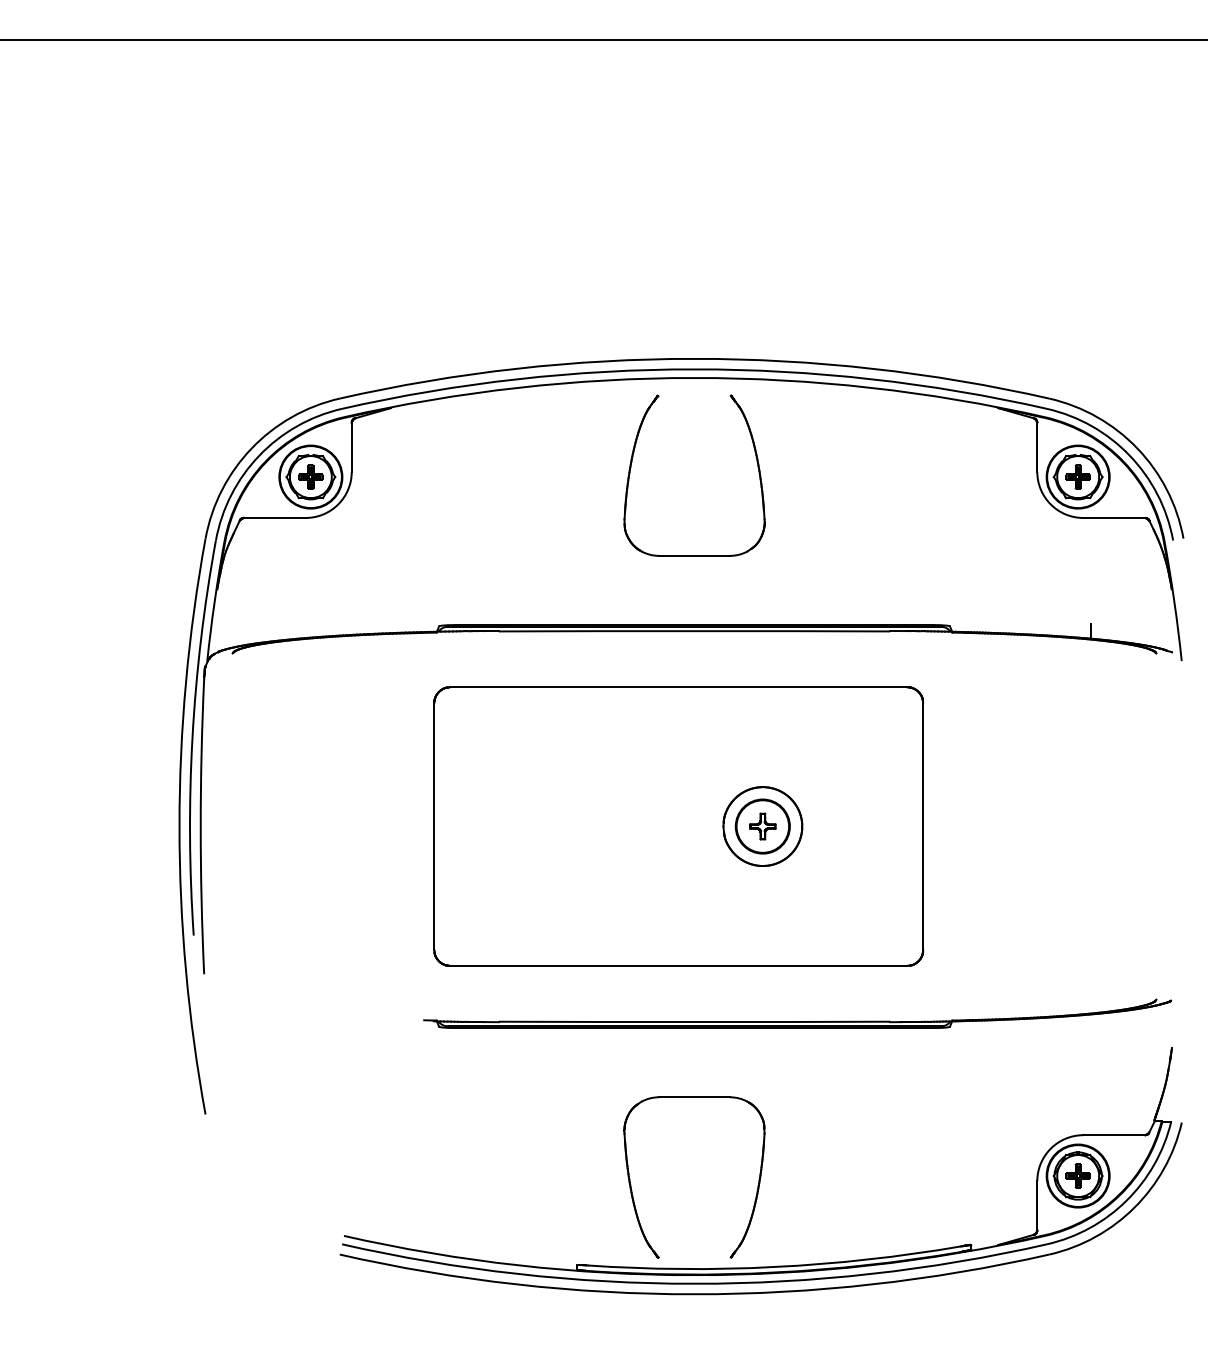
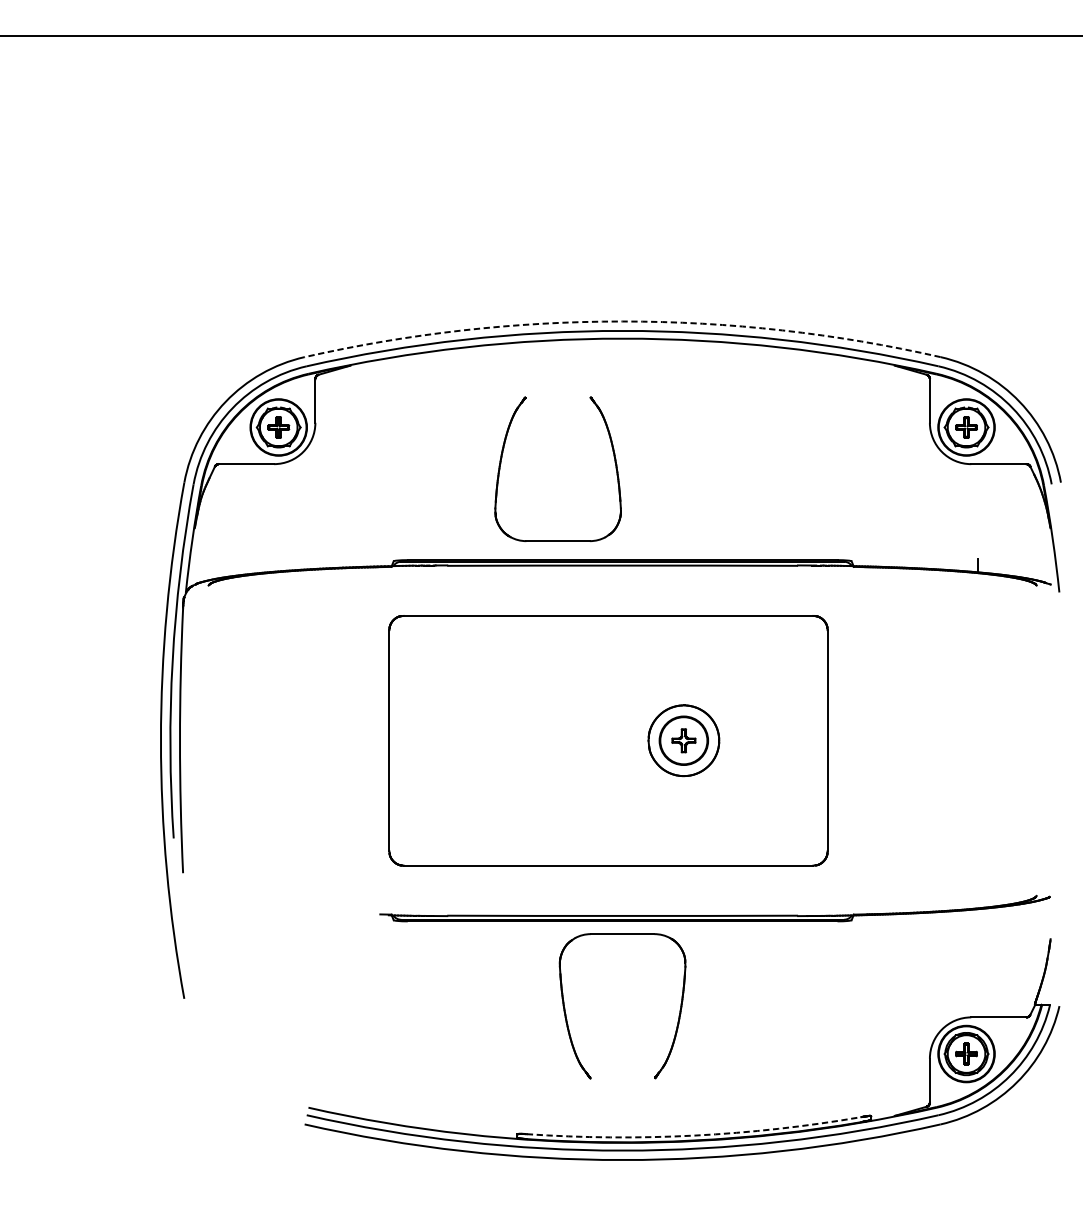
arc: (694, 358) -> (622, 321), solid -> dashed
part: (632, 462) -> (502, 457), moved
part: (632, 1190) -> (567, 1017), moved
arc: (774, 1267) -> (694, 1136), solid -> dashed

